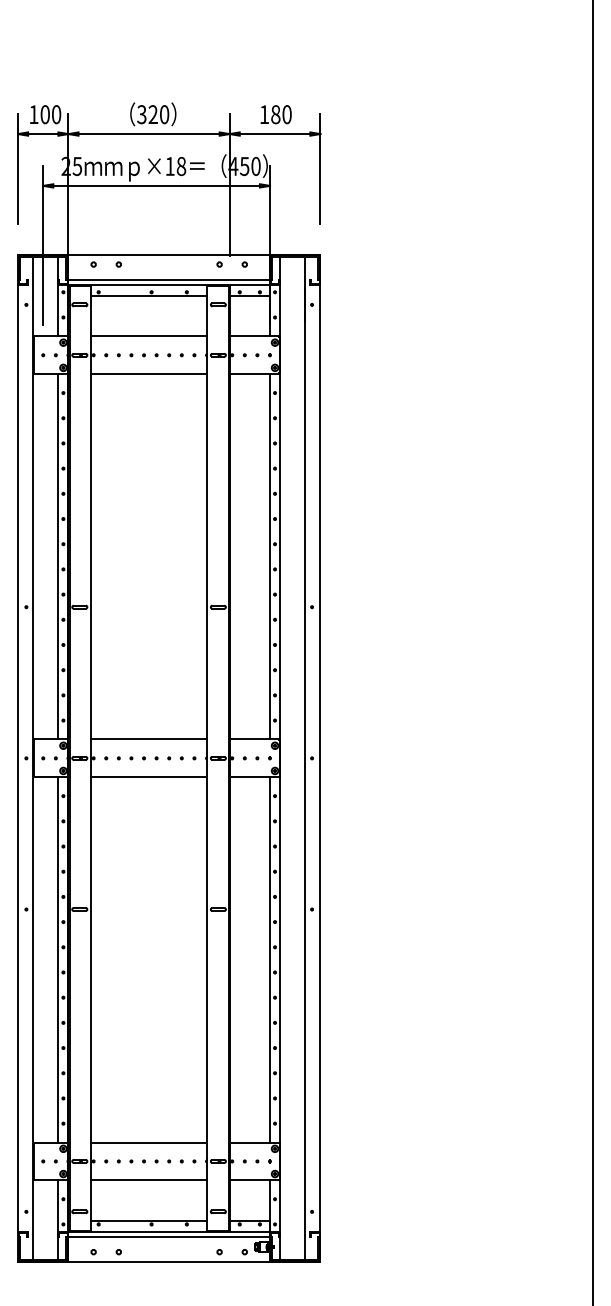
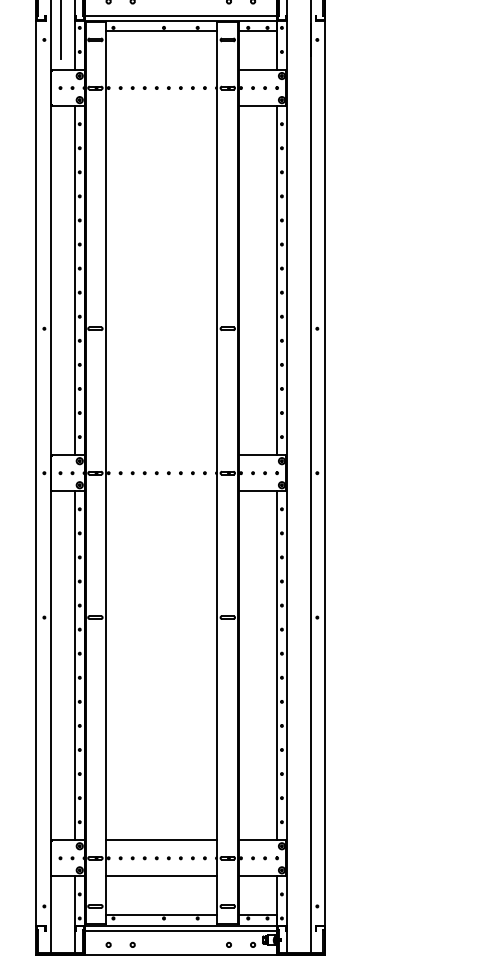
line: (149, 336) -> (162, 70), removed
line: (149, 374) -> (162, 106), removed
line: (149, 739) -> (162, 455), removed
line: (149, 777) -> (162, 491), removed

